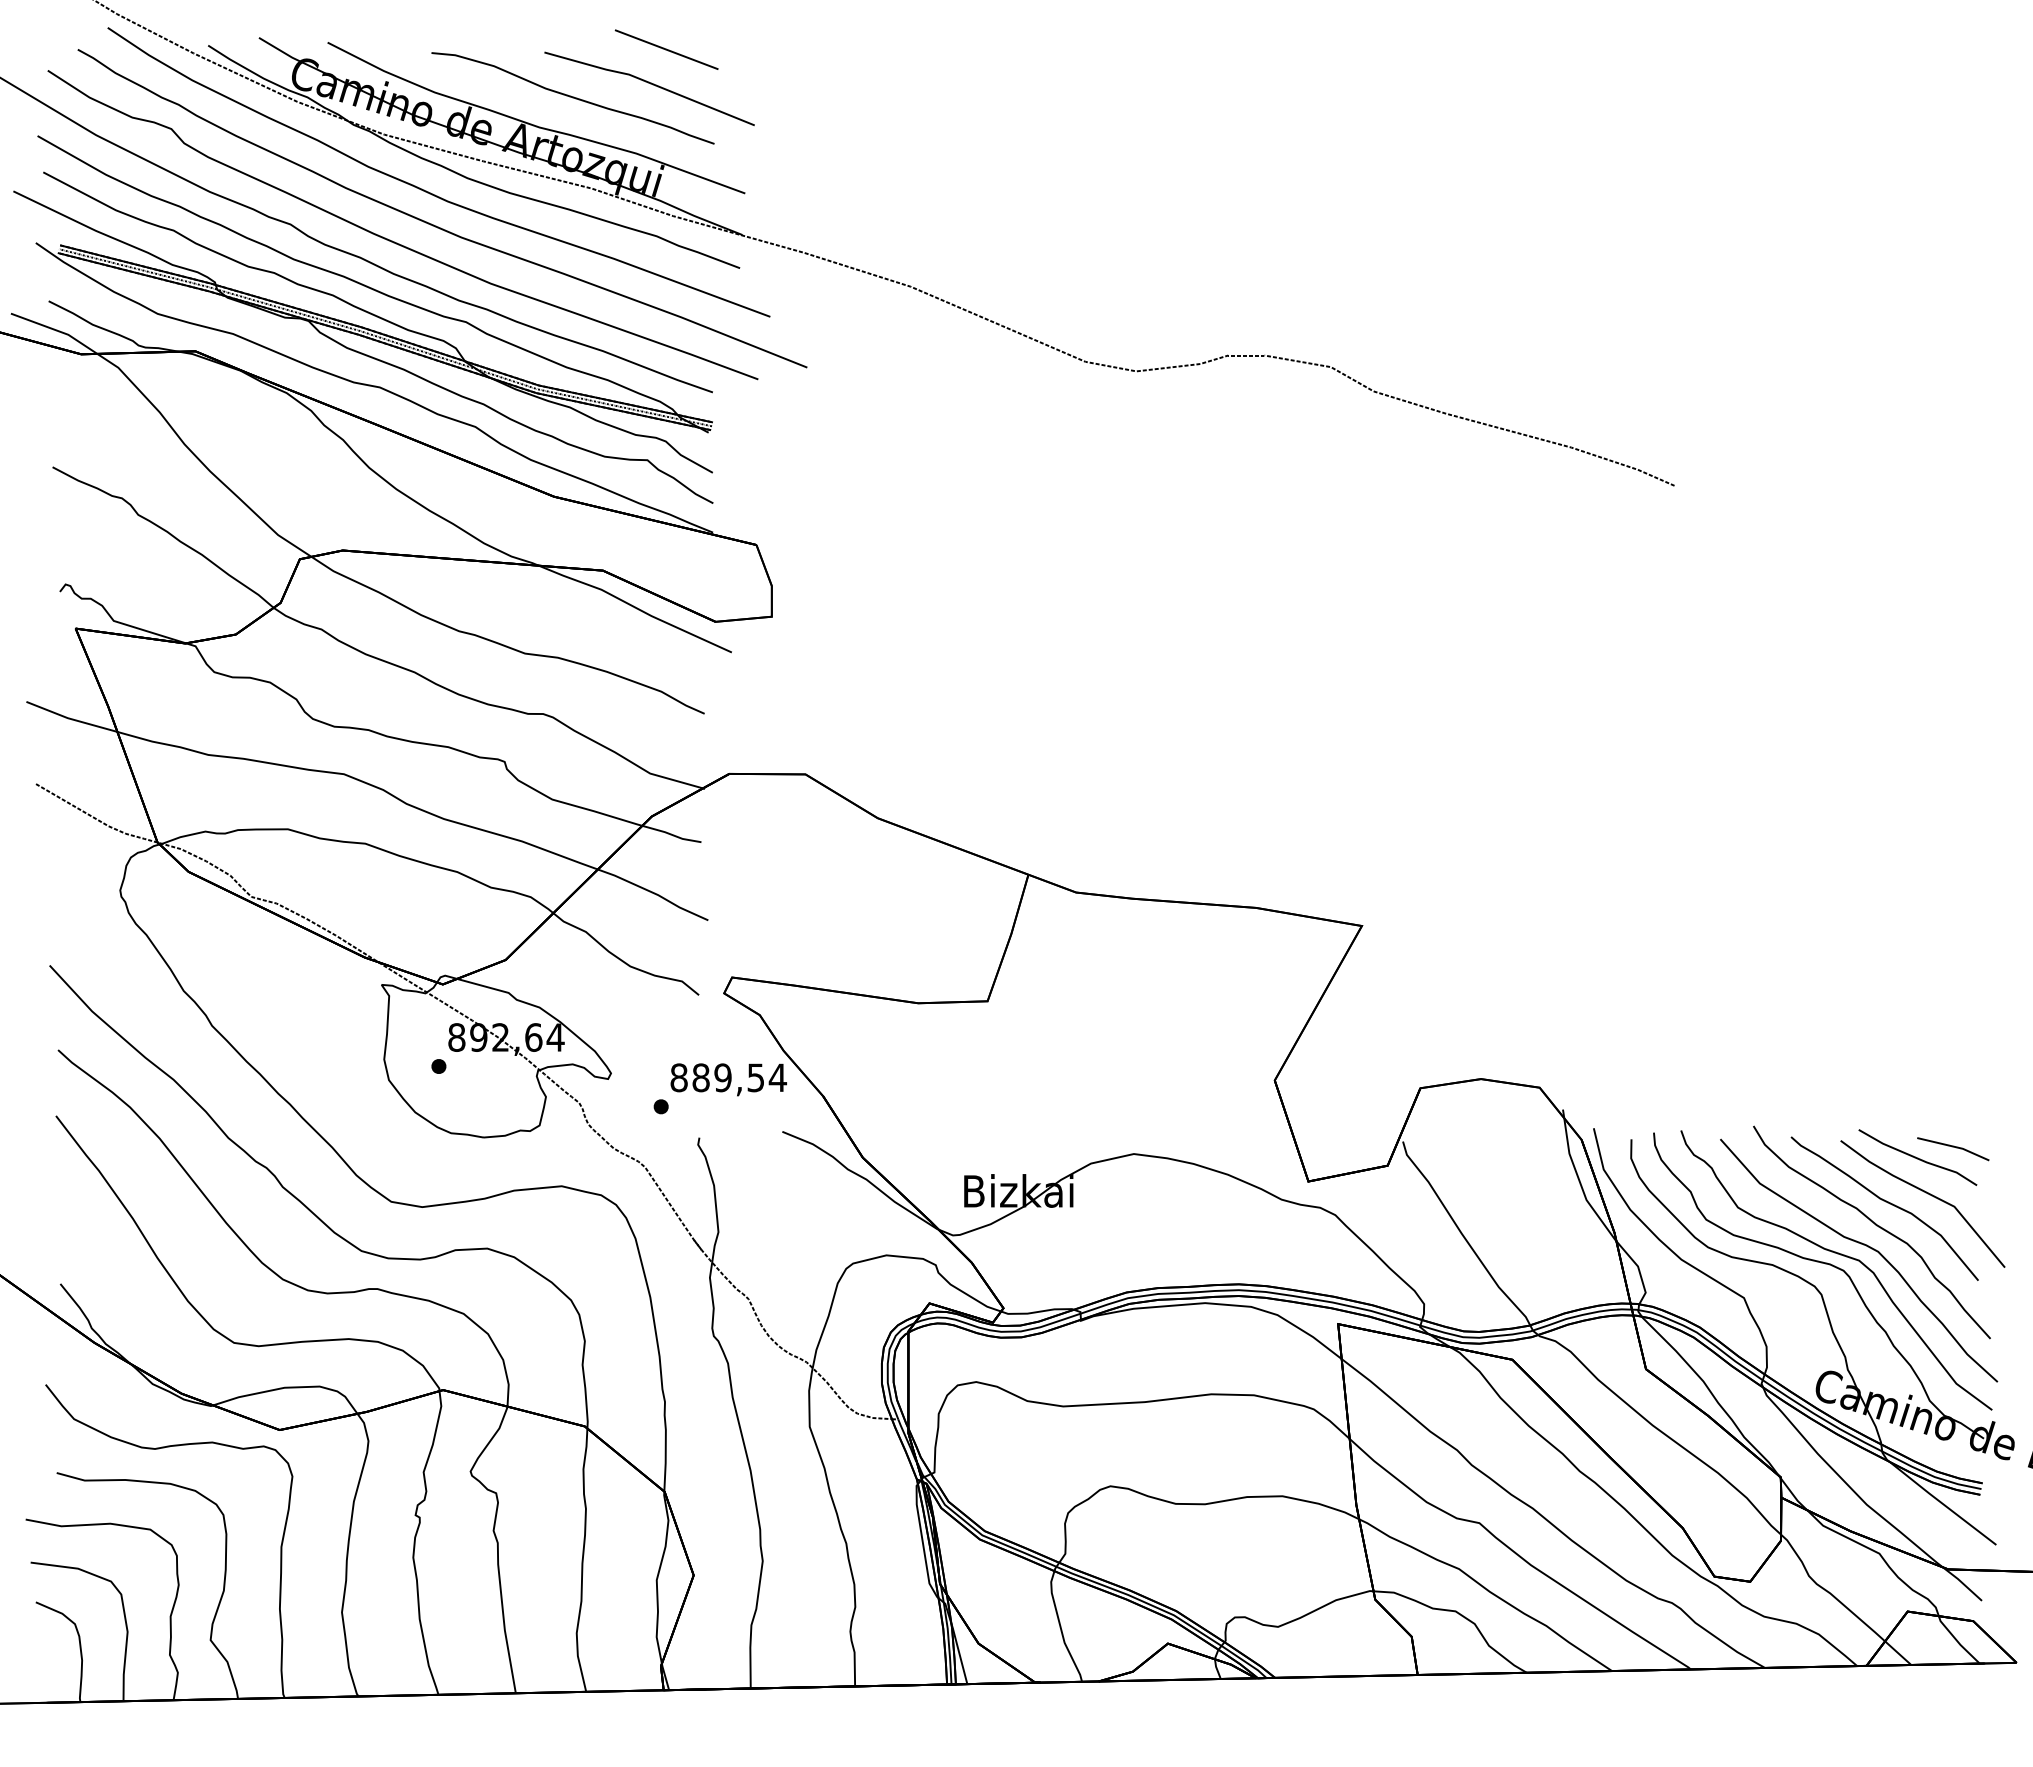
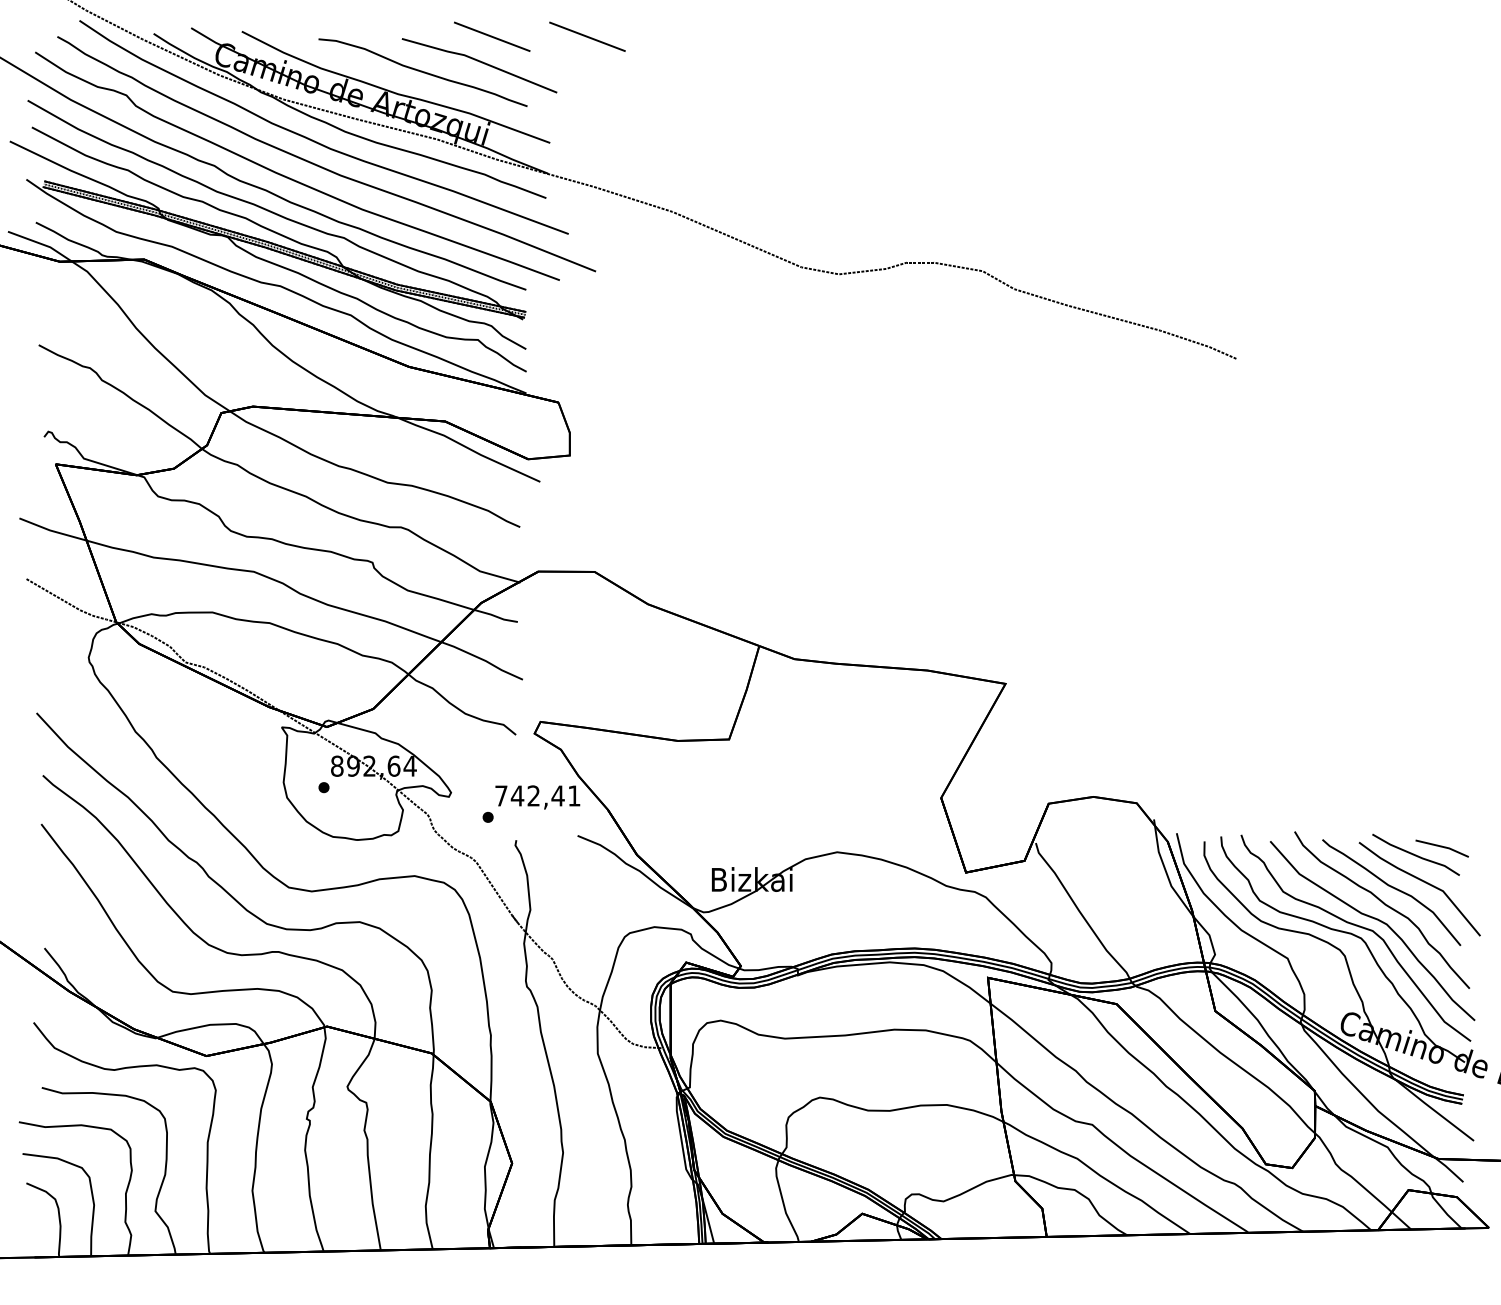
line: (795, 49) -> (587, 36), added
text: (728, 1077) -> (537, 795), 889,54 -> 742,41

